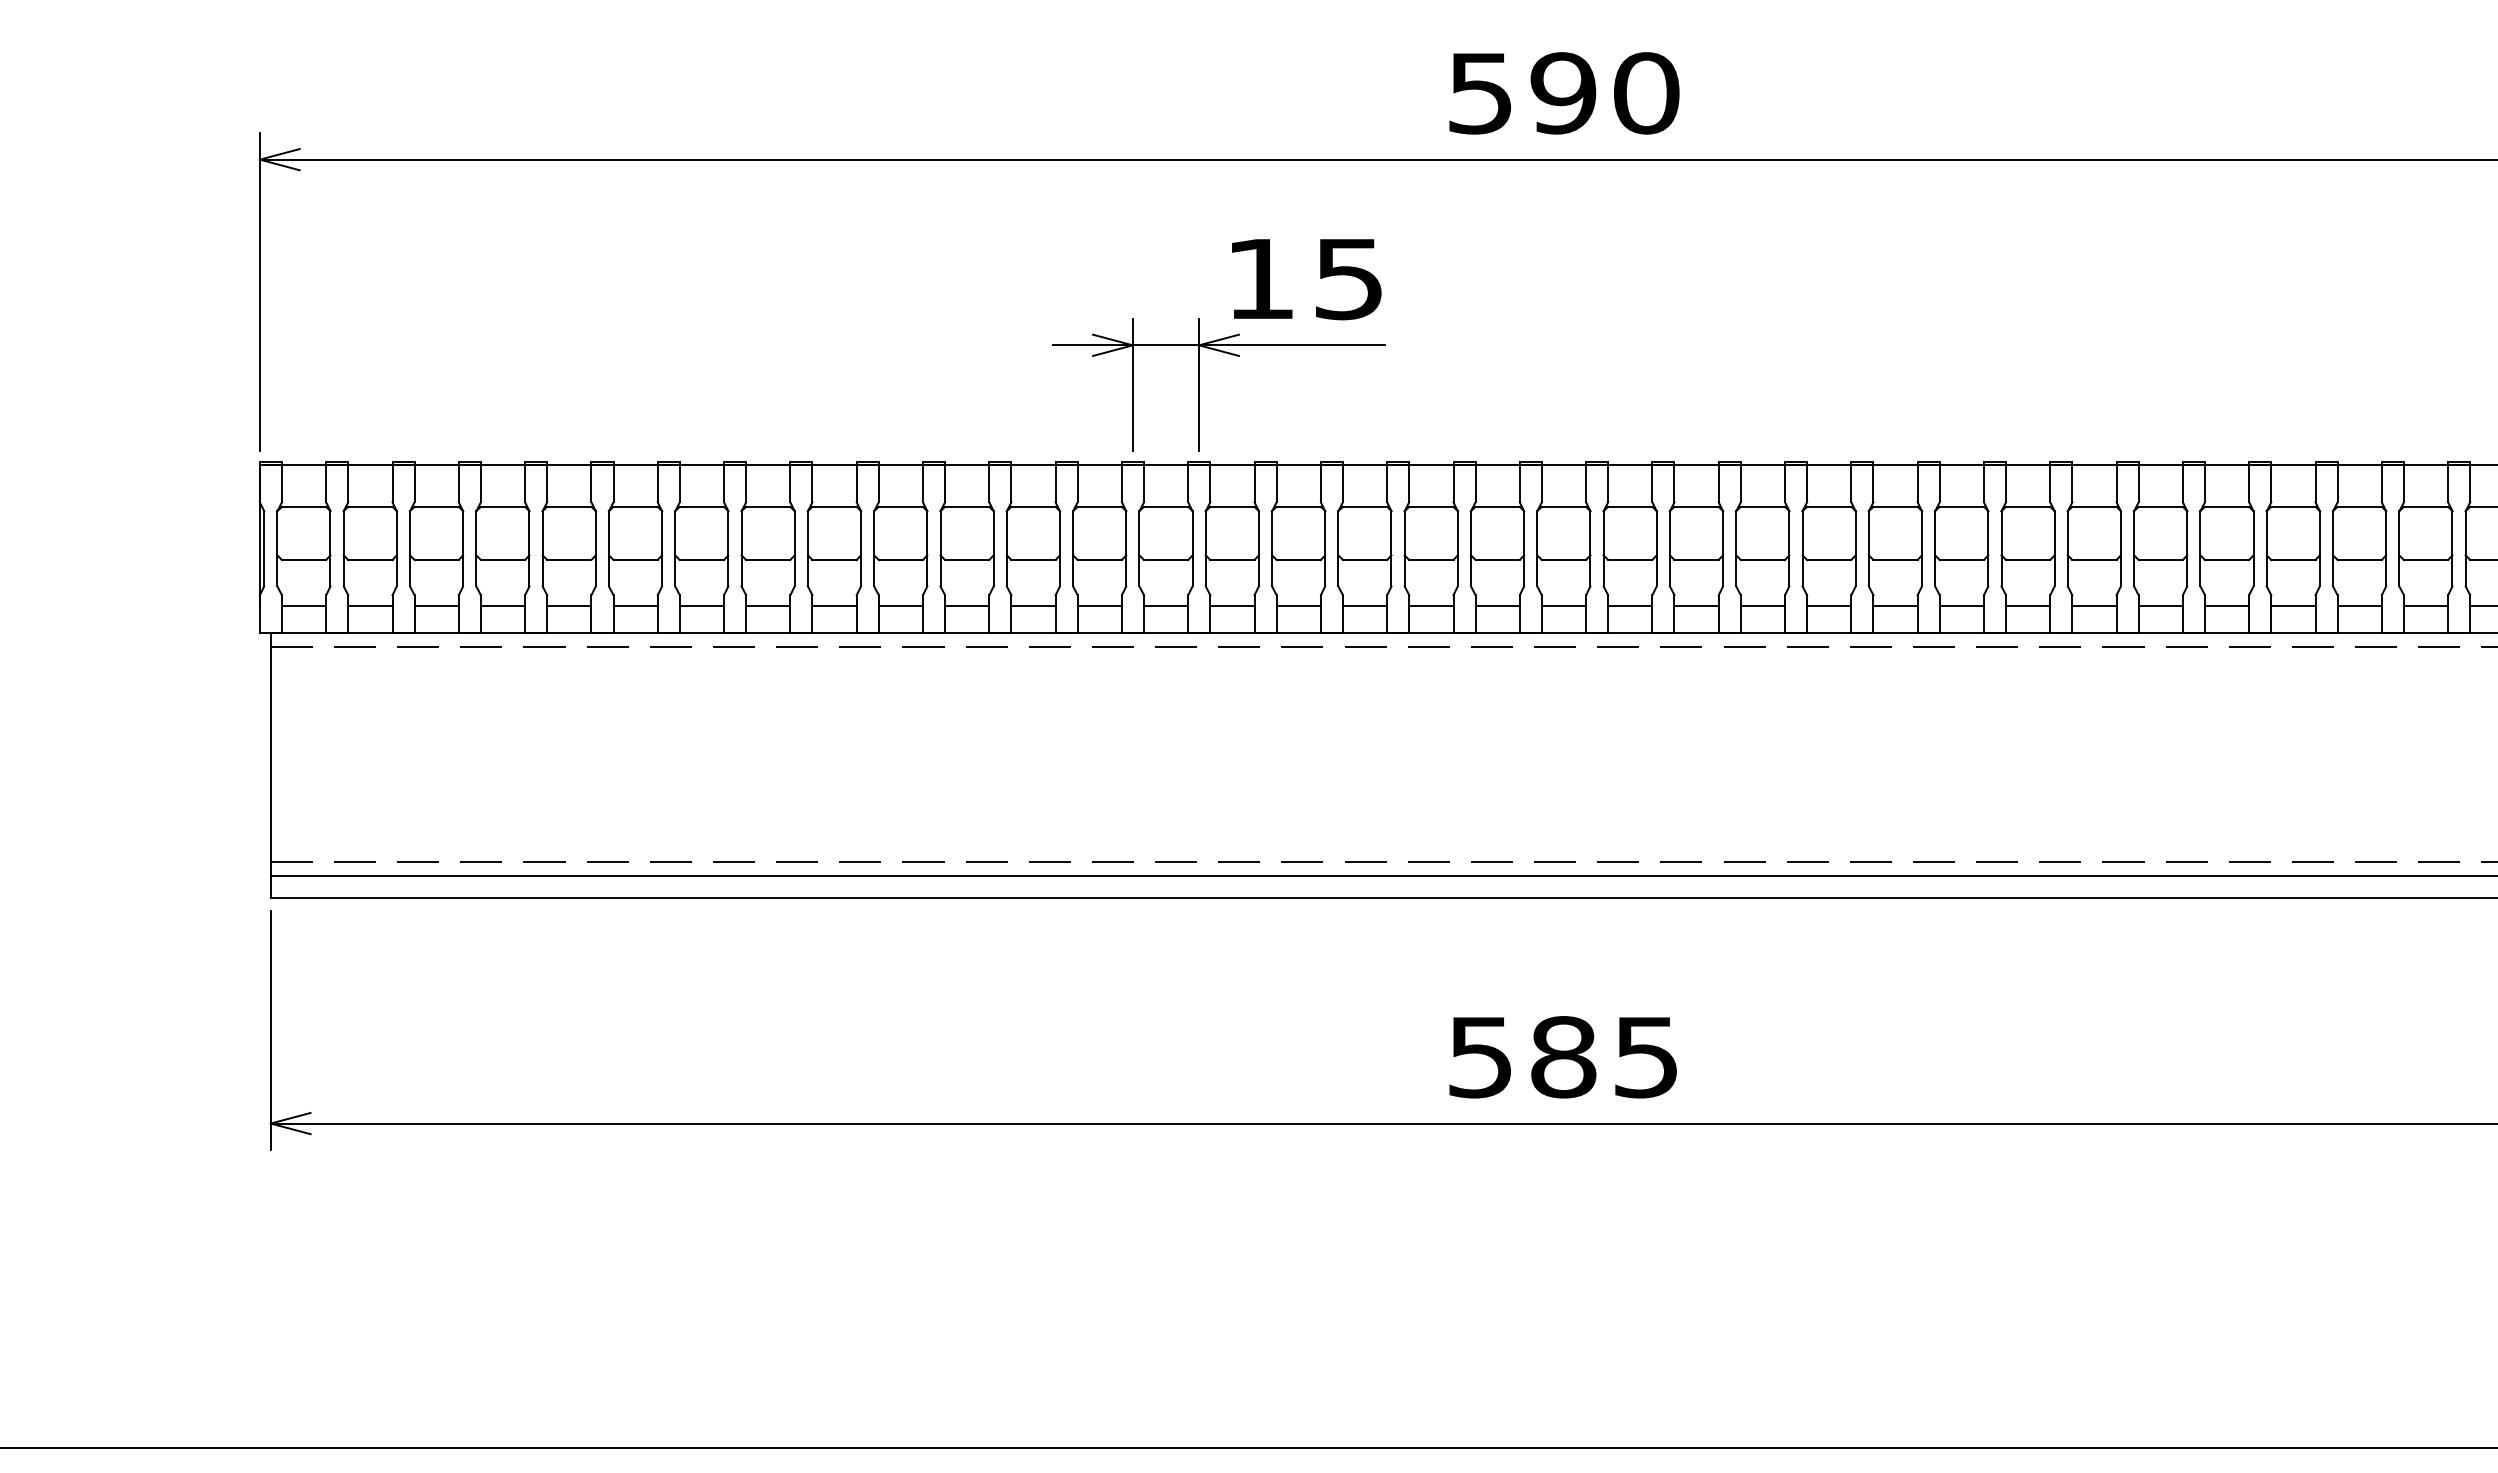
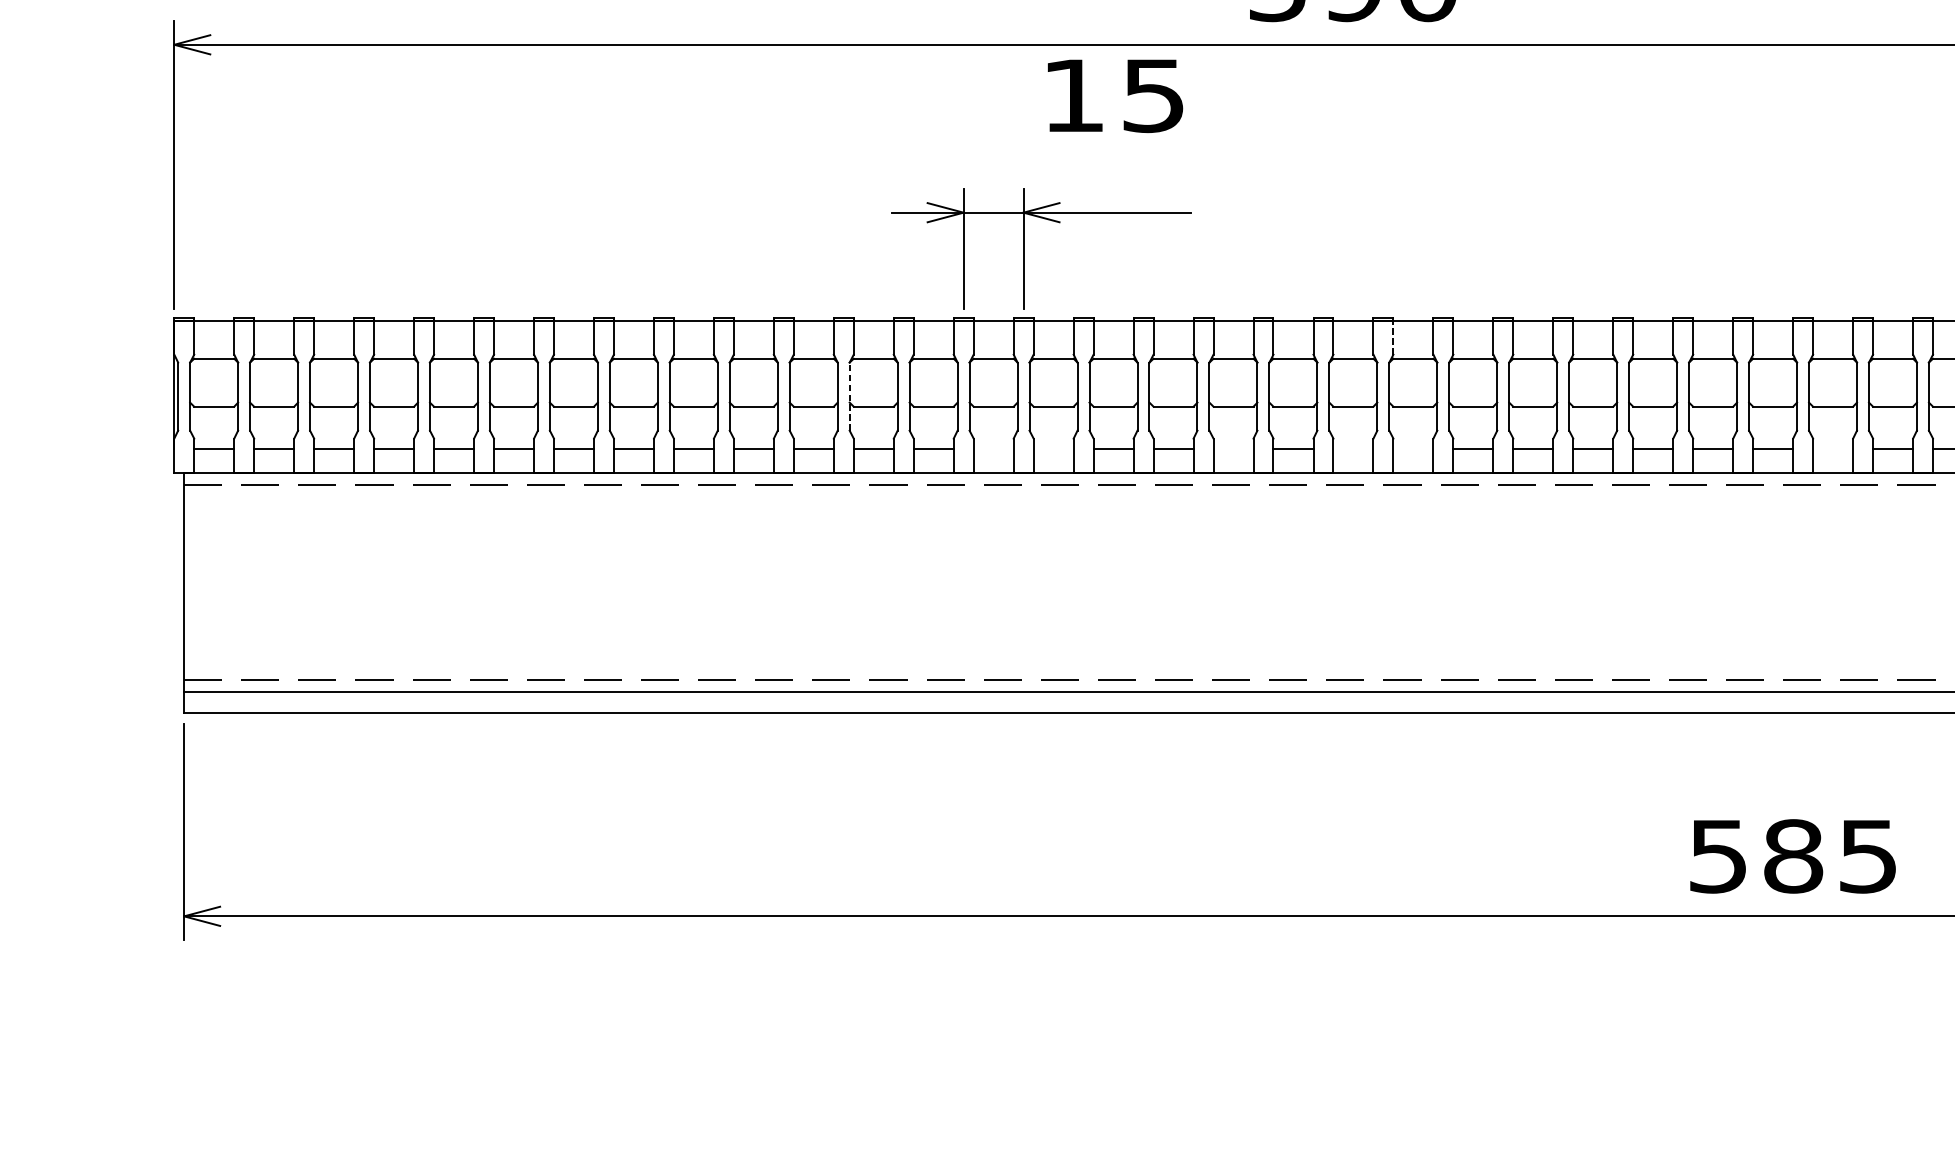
text: (1306, 279) -> (1115, 96), moved
line: (1608, 483) -> (1393, 337), solid -> dashed
line: (1006, 548) -> (849, 396), solid -> dashed
line: (1165, 606) -> (993, 448), removed
line: (1232, 606) -> (1053, 448), removed
line: (1431, 606) -> (1233, 448), removed
line: (1563, 606) -> (1353, 448), removed
line: (1630, 606) -> (1413, 448), removed
line: (2094, 606) -> (1833, 448), removed
text: (1562, 1057) -> (1792, 856), moved

